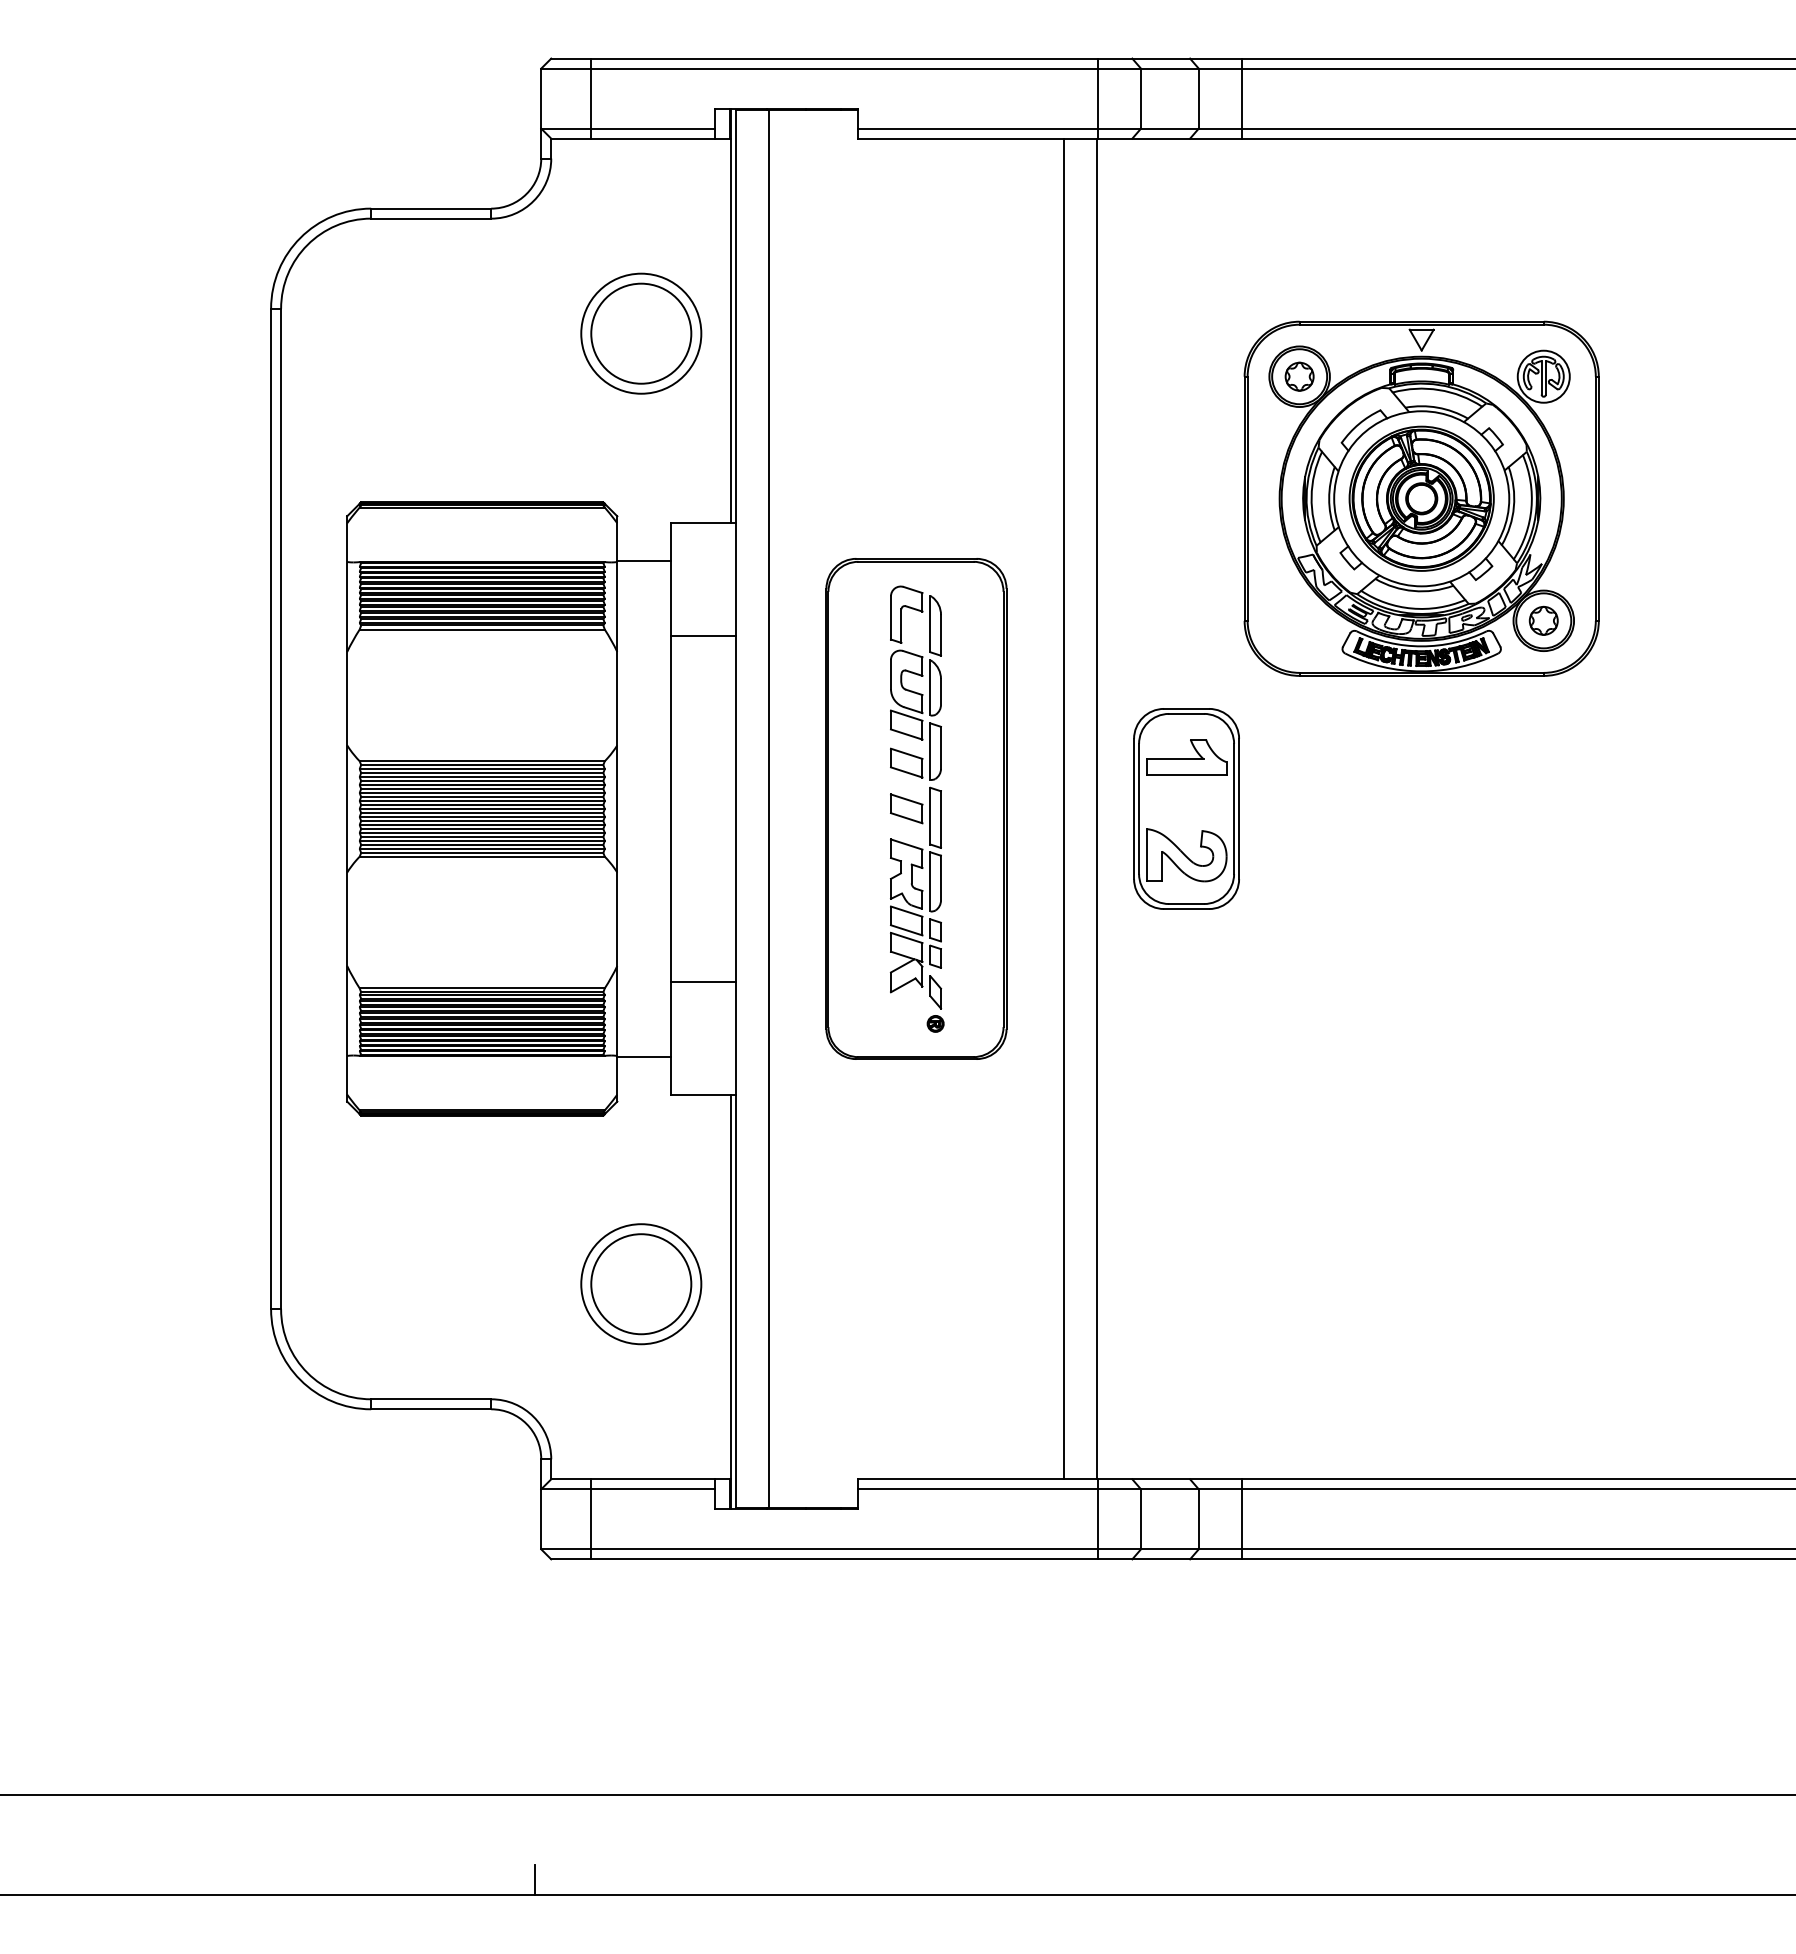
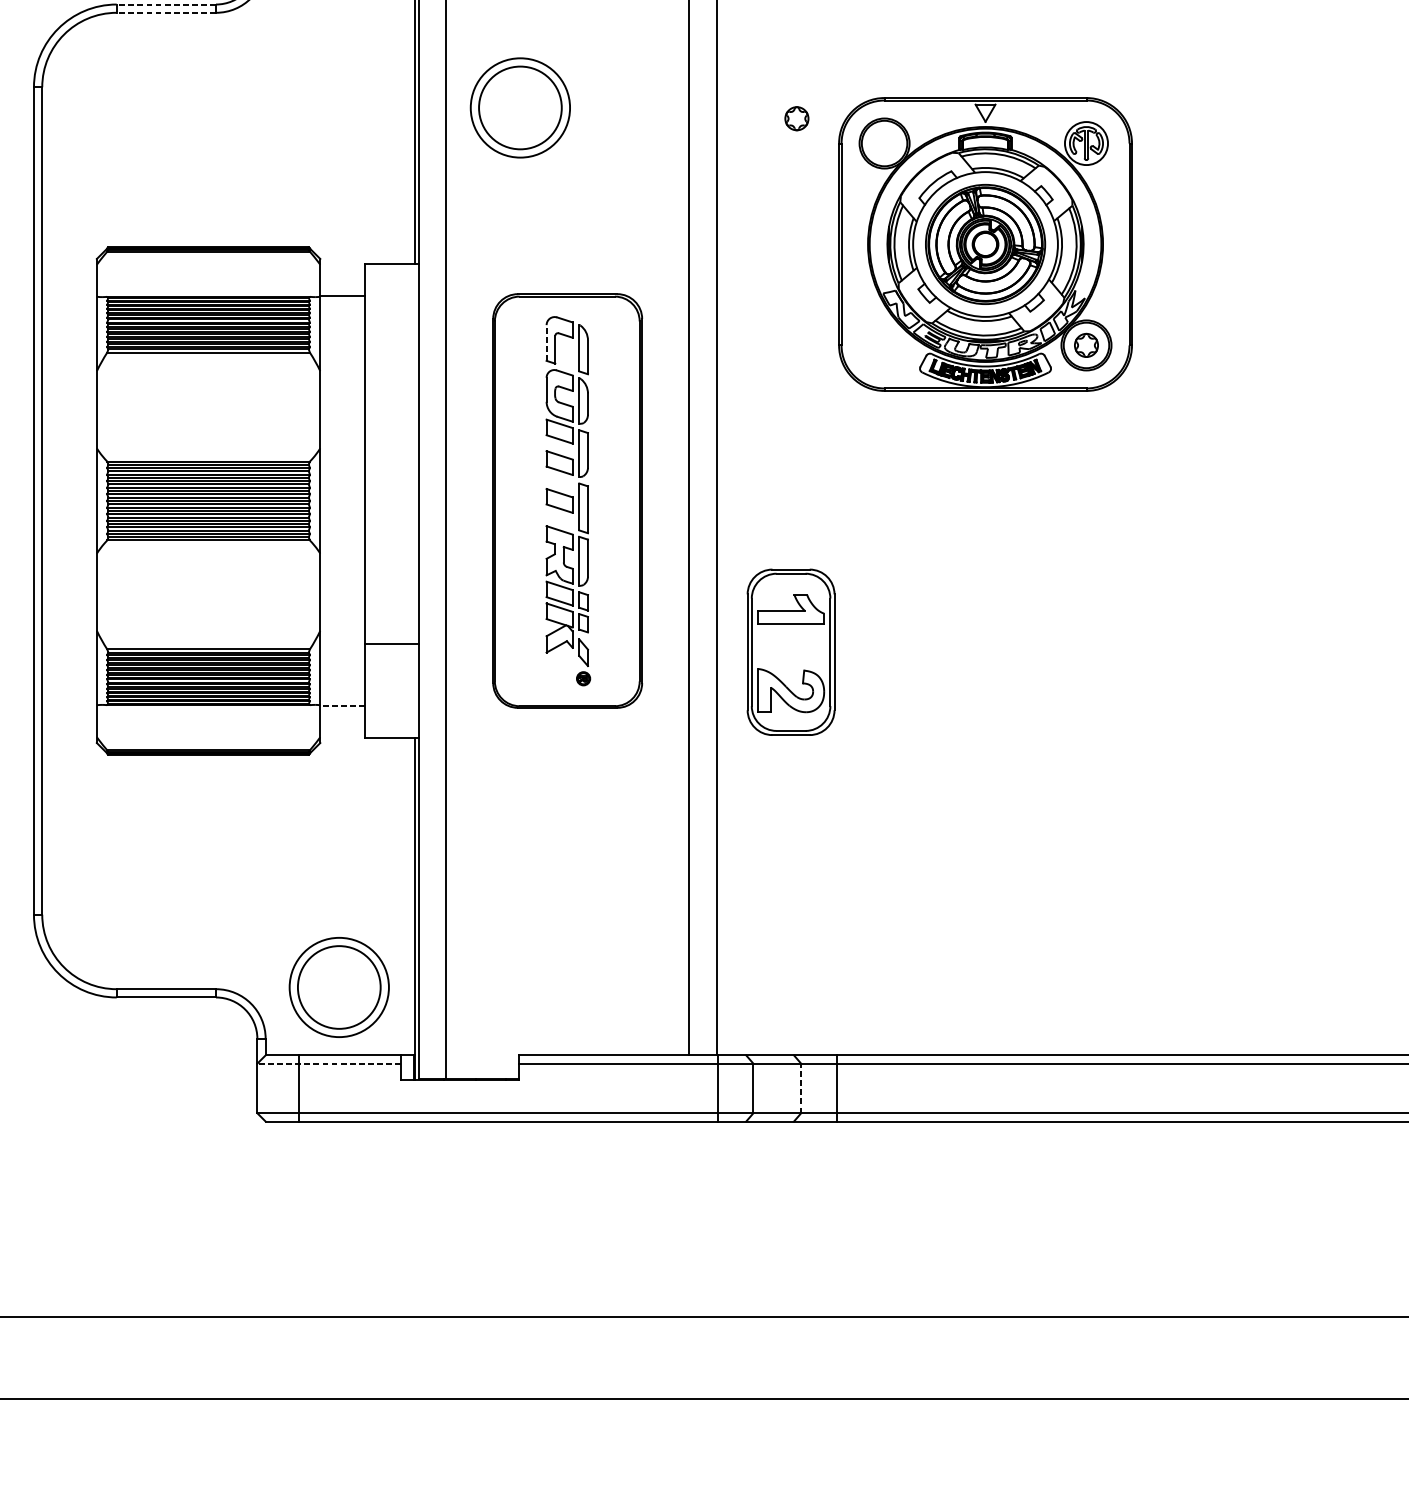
line: (430, 208) -> (165, 4), solid -> dashed
line: (430, 218) -> (165, 12), solid -> dashed
part: (641, 333) -> (520, 107), moved
part: (1299, 376) -> (796, 118), moved
line: (890, 617) -> (546, 342), solid -> dashed
line: (703, 636) -> (391, 358), removed
part: (1186, 808) -> (791, 651), moved
line: (643, 1056) -> (341, 705), solid -> dashed
part: (641, 1284) -> (339, 987), moved
line: (628, 1489) -> (329, 1063), solid -> dashed
line: (1198, 1518) -> (800, 1087), solid -> dashed
line: (534, 1880) -> (251, 1387), removed

